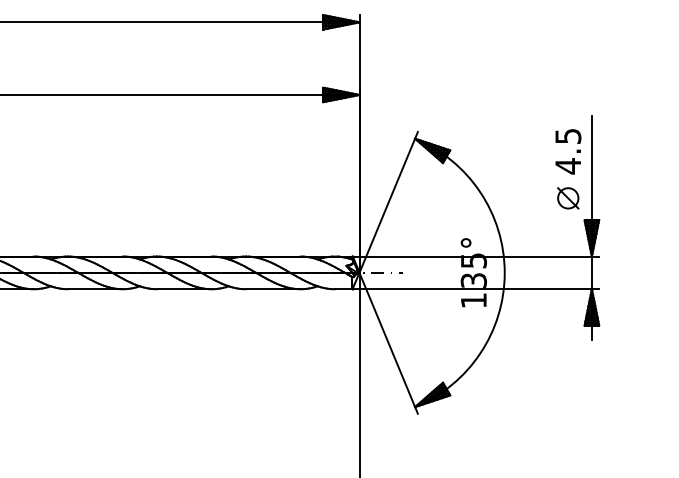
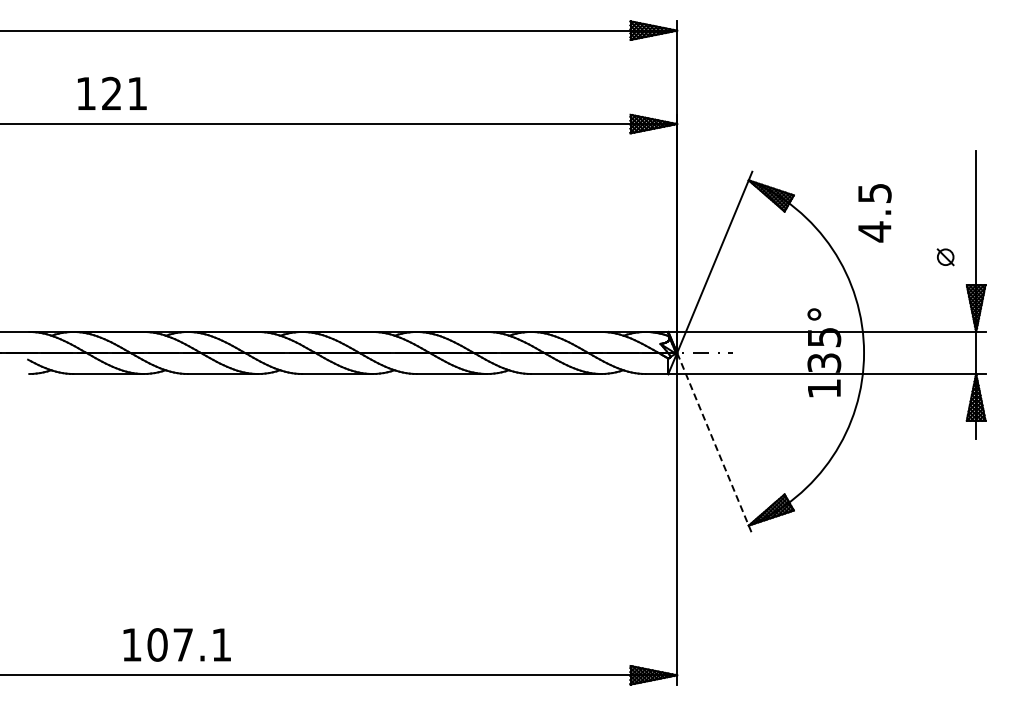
text: (568, 152) -> (874, 213), moved
part: (568, 198) -> (945, 257), size x0.6
line: (388, 344) -> (714, 444), solid -> dashed

